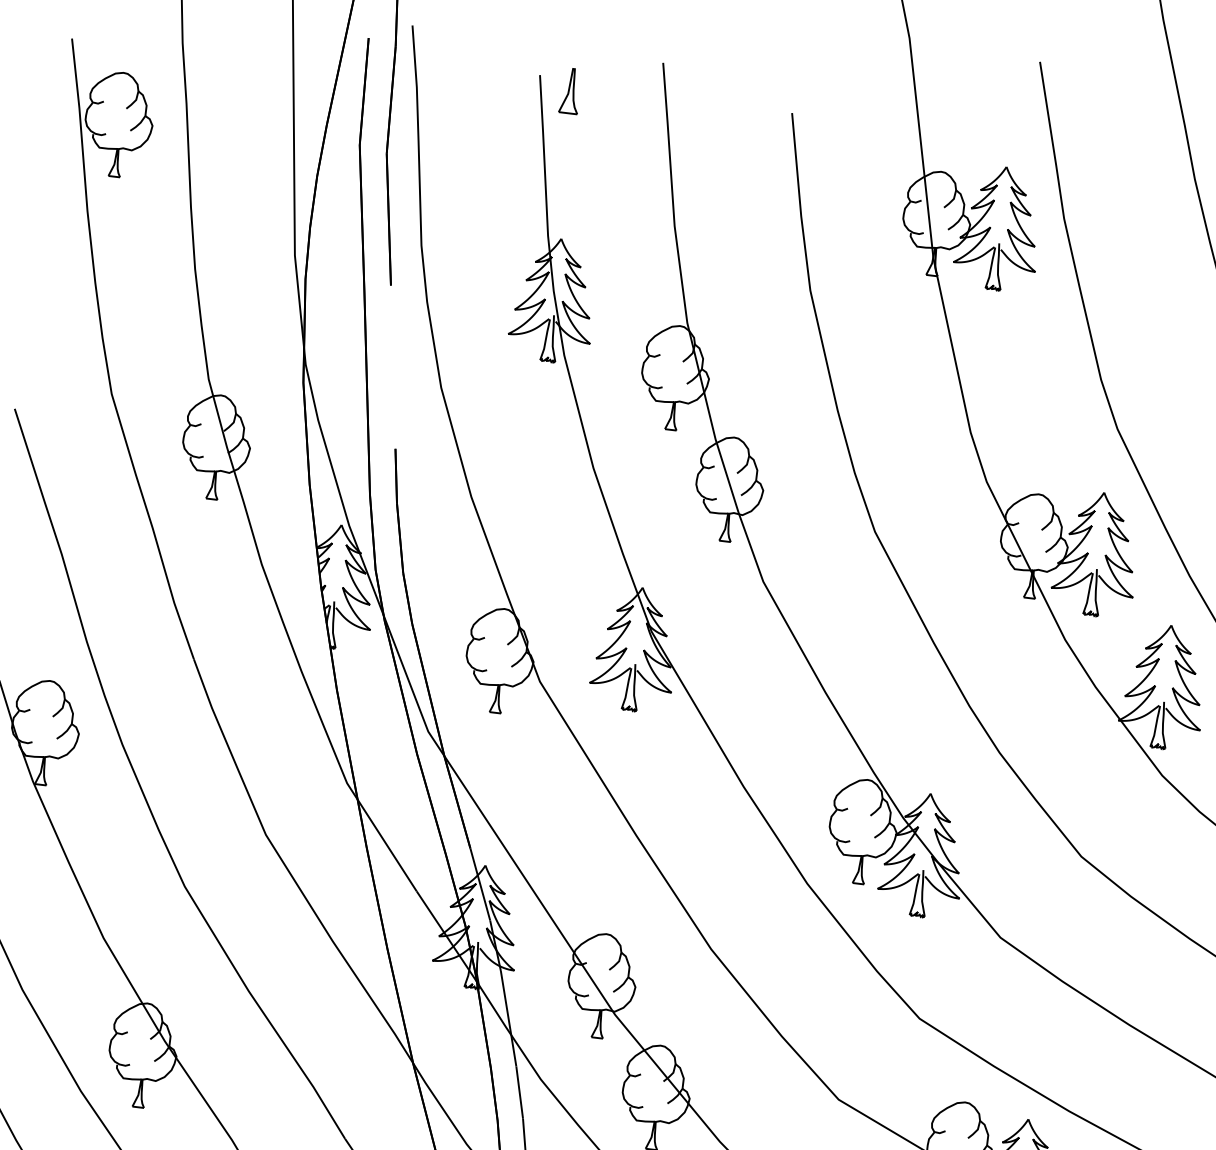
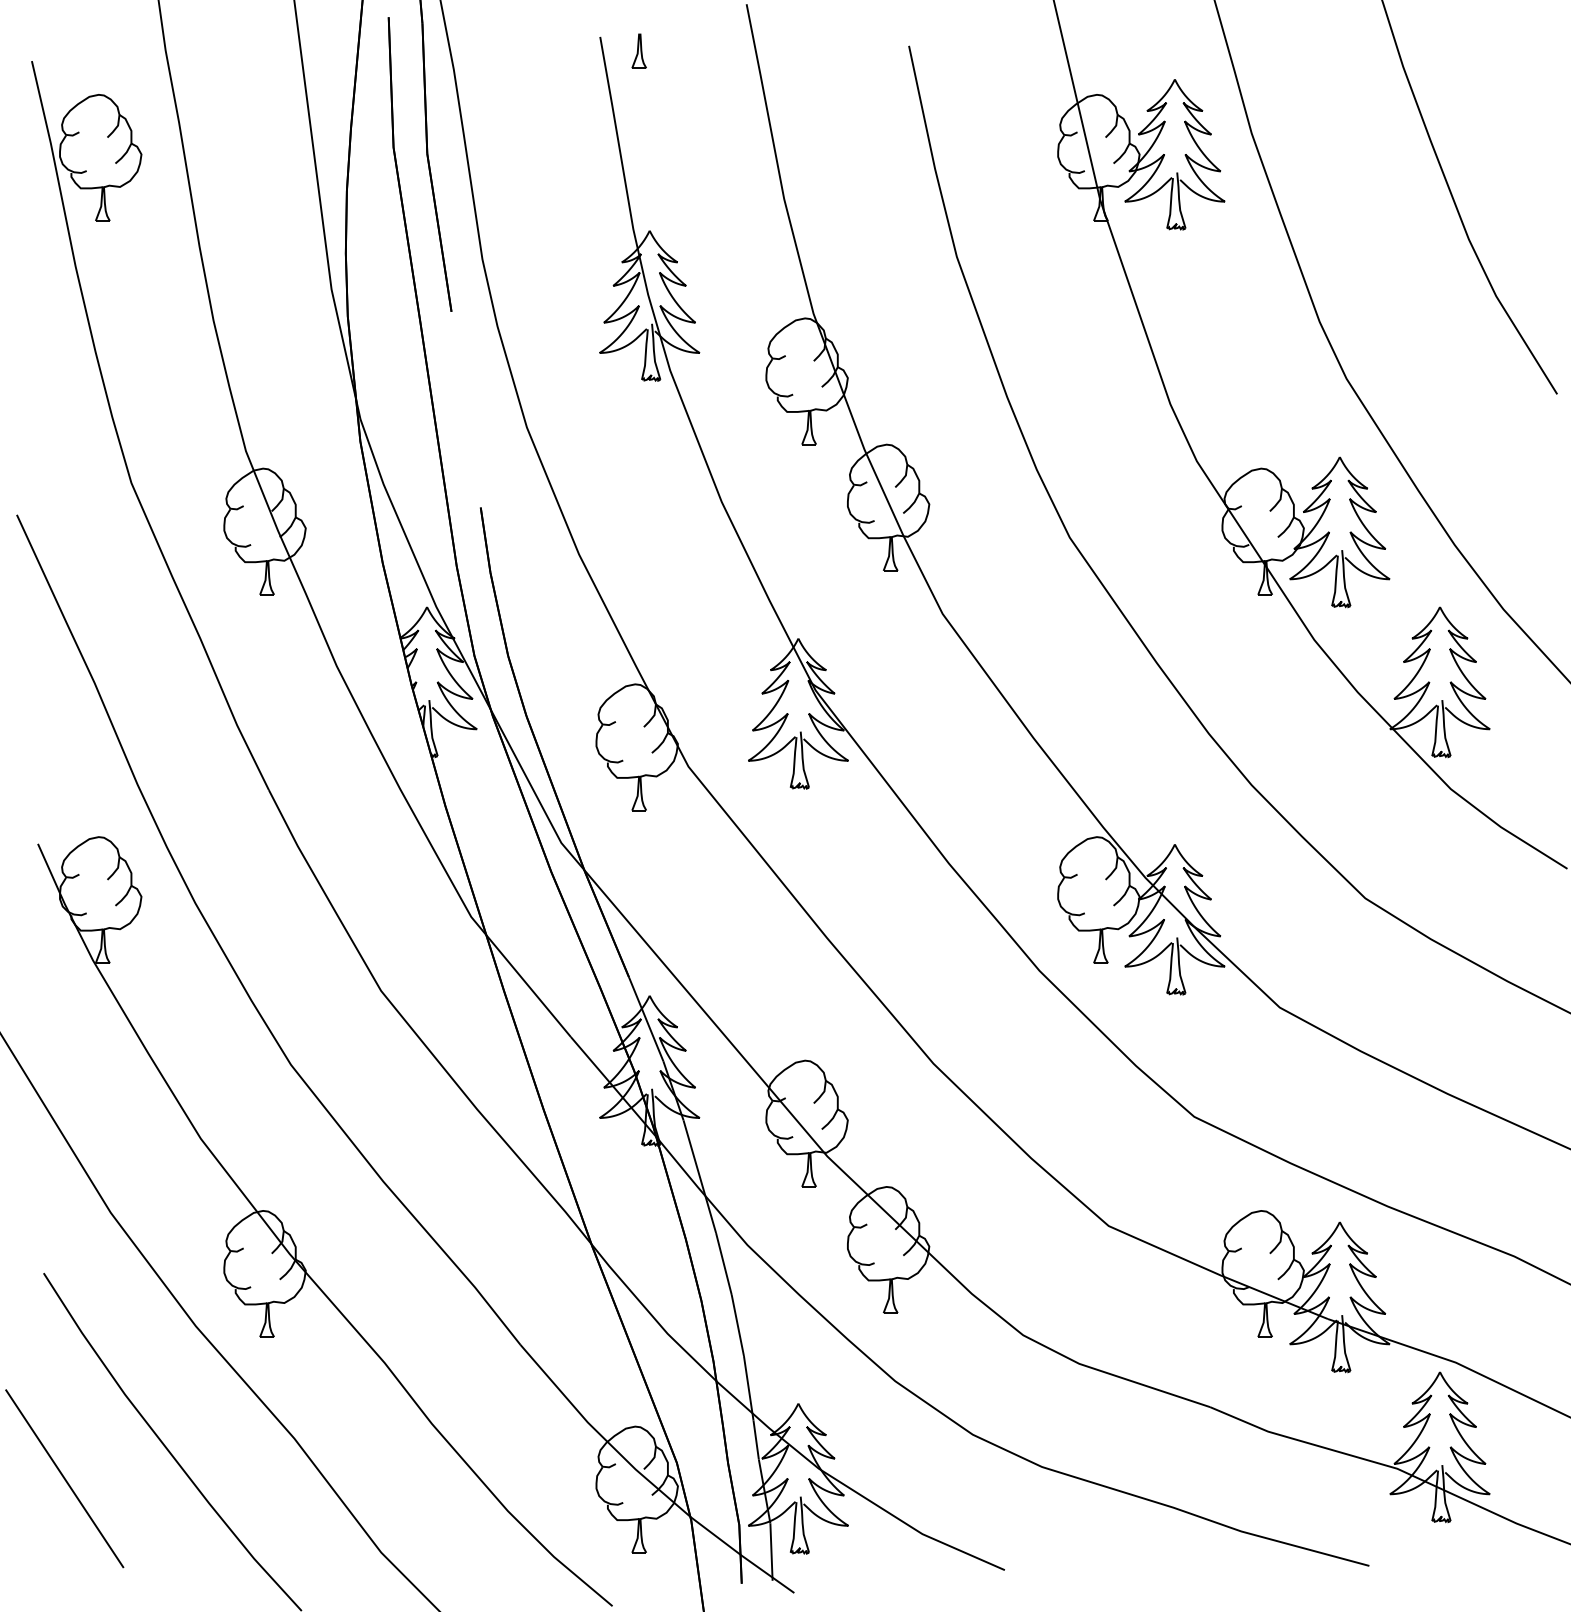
part: (570, 90) -> (638, 50), size x0.62

